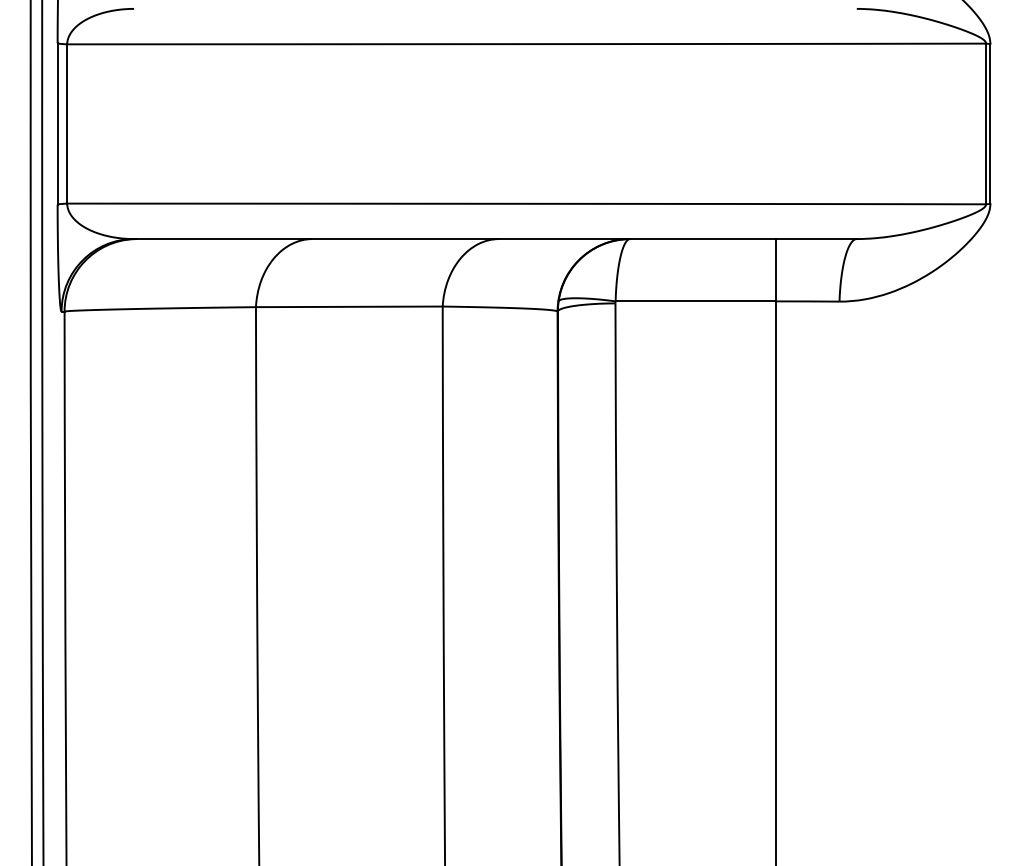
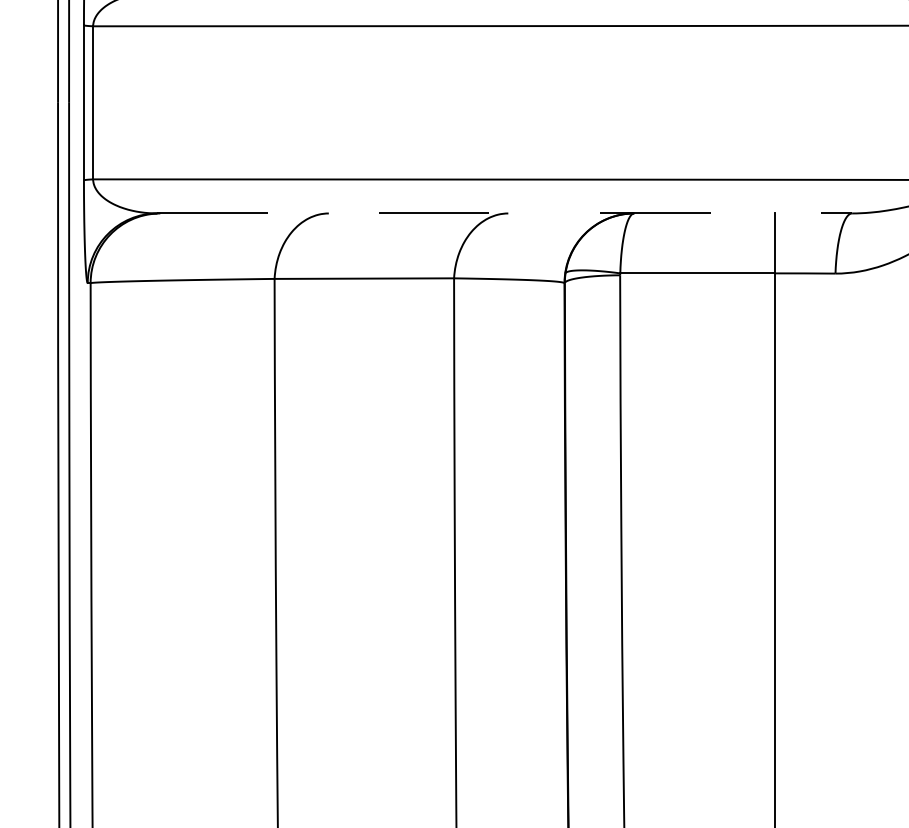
line: (495, 239) -> (504, 213), solid -> dashed

